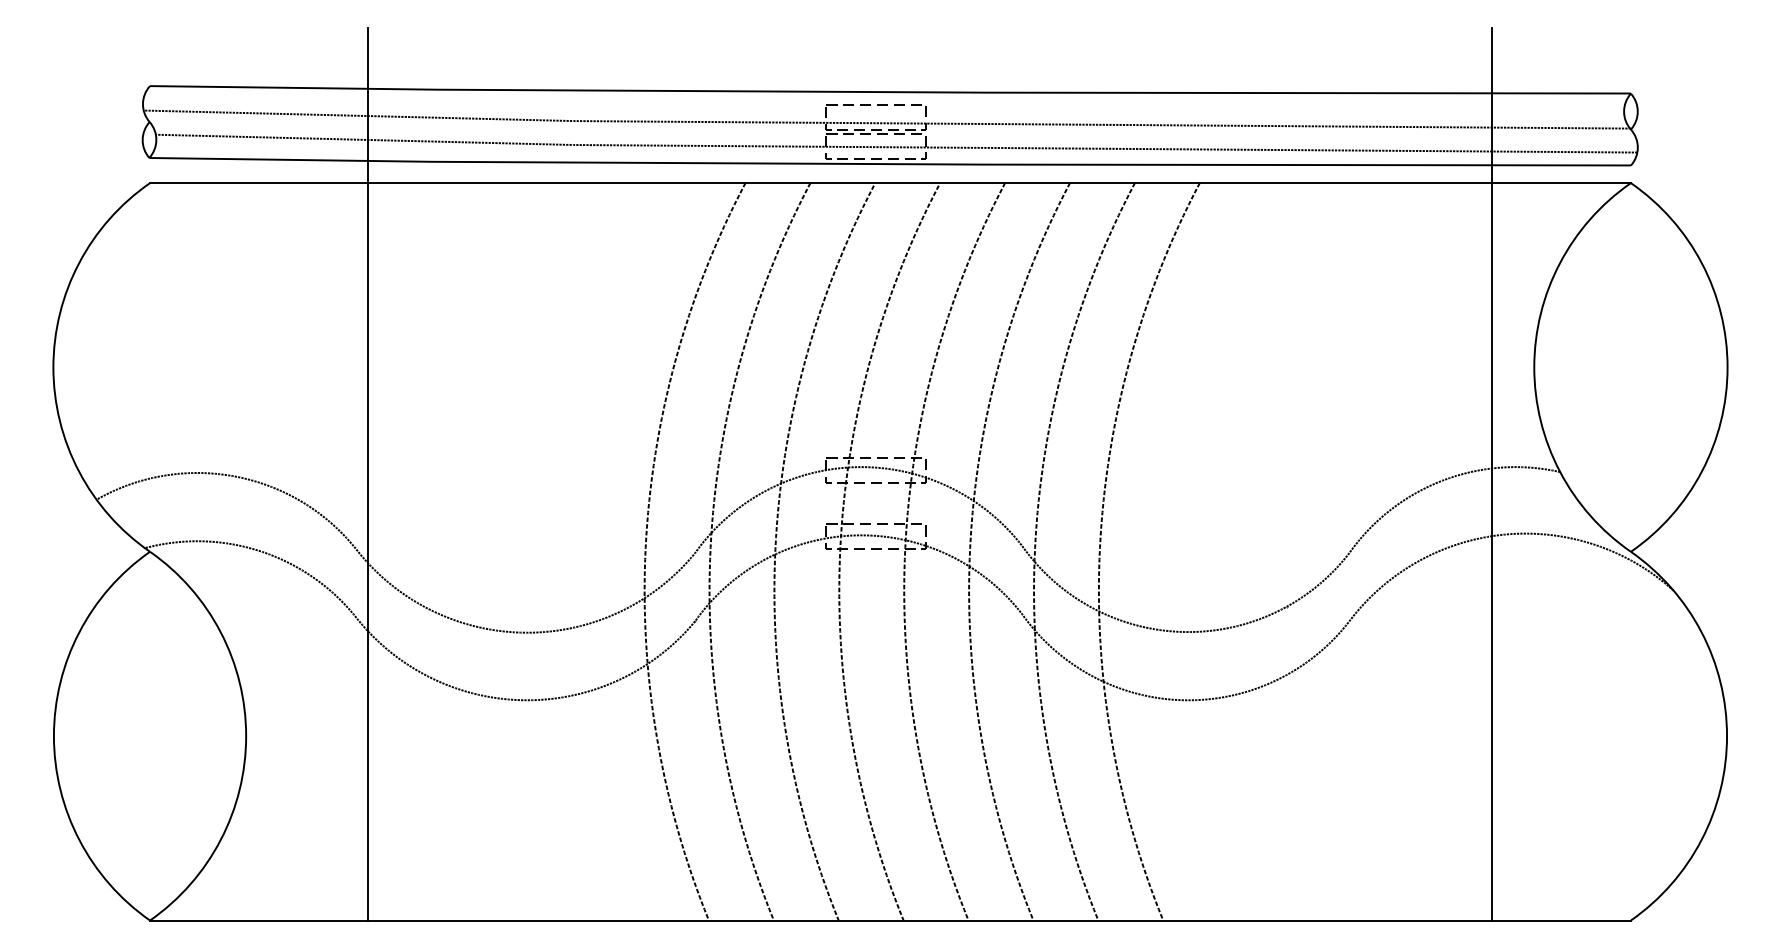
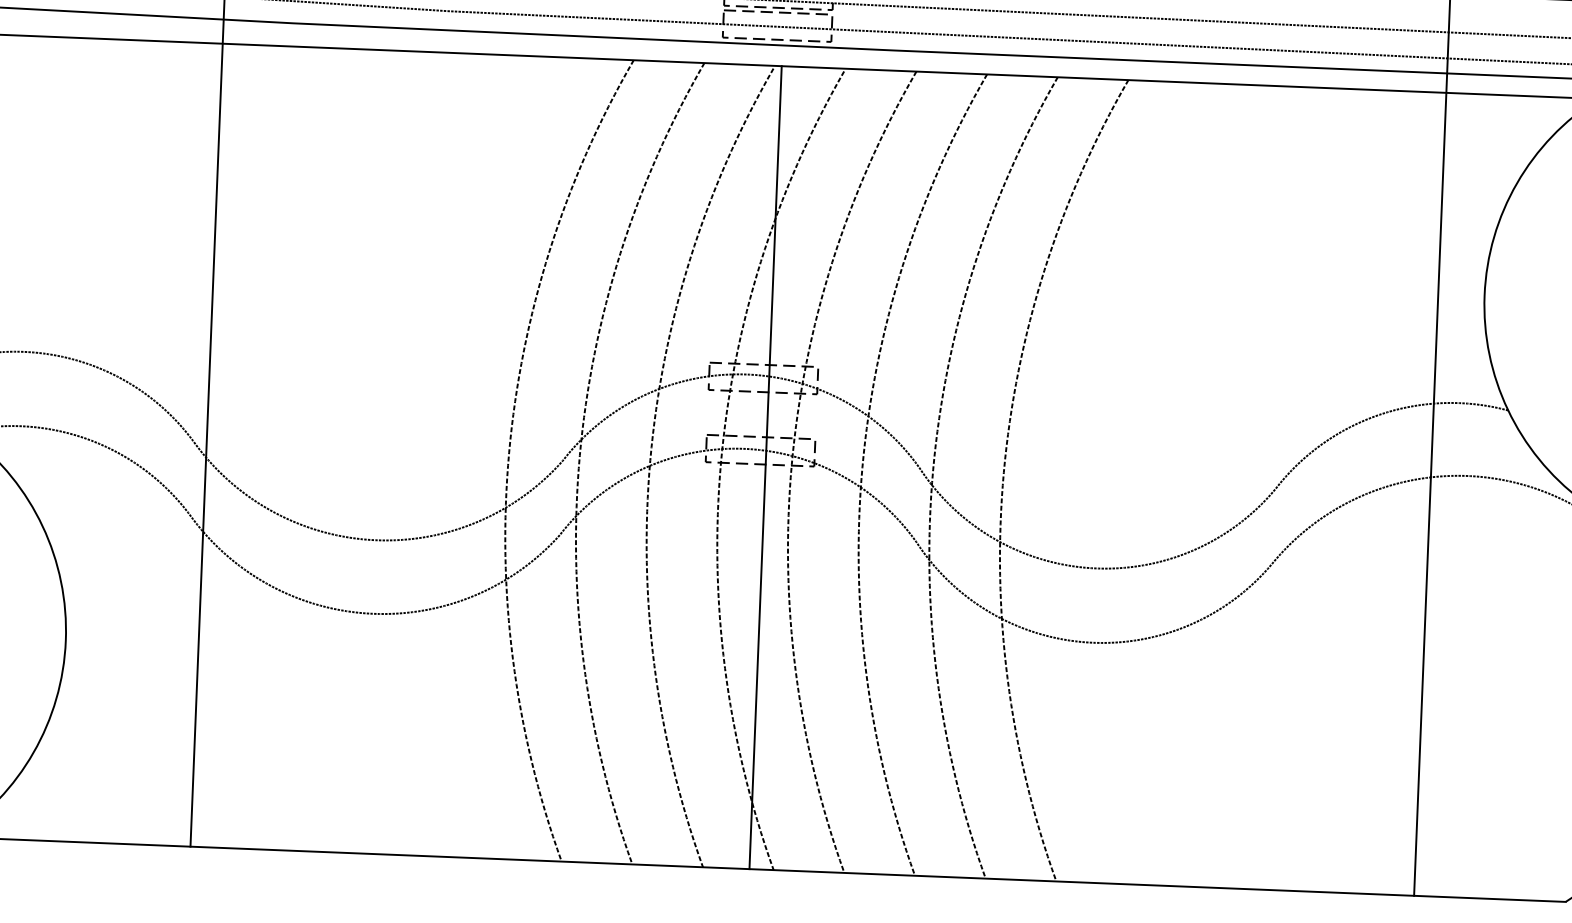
line: (881, 551) -> (765, 467), added

